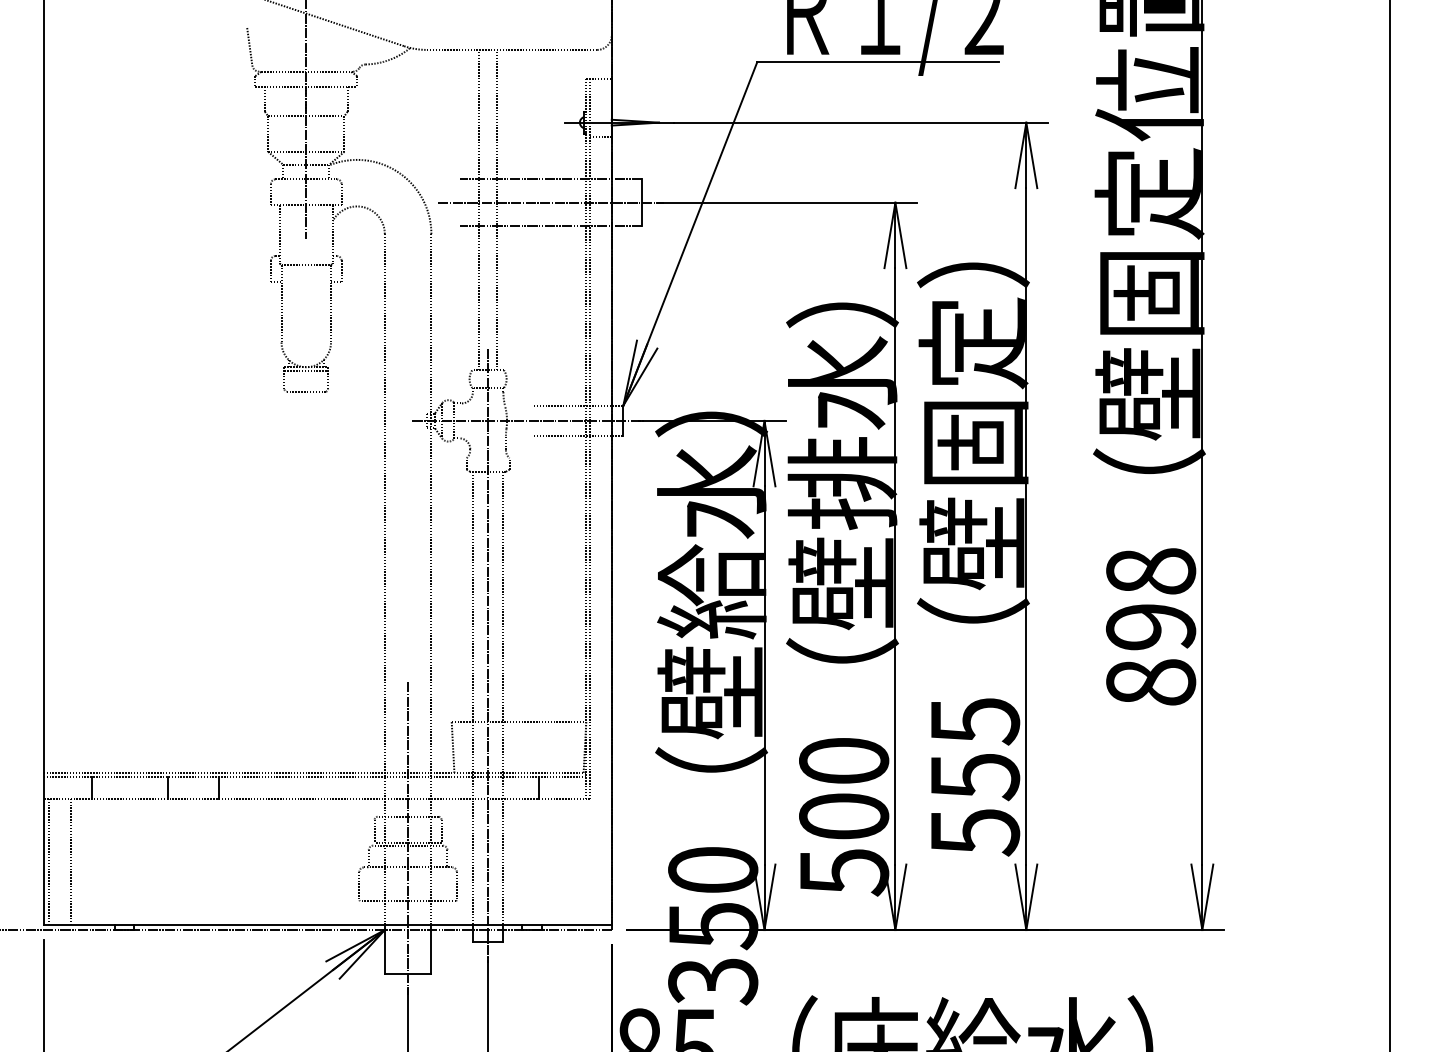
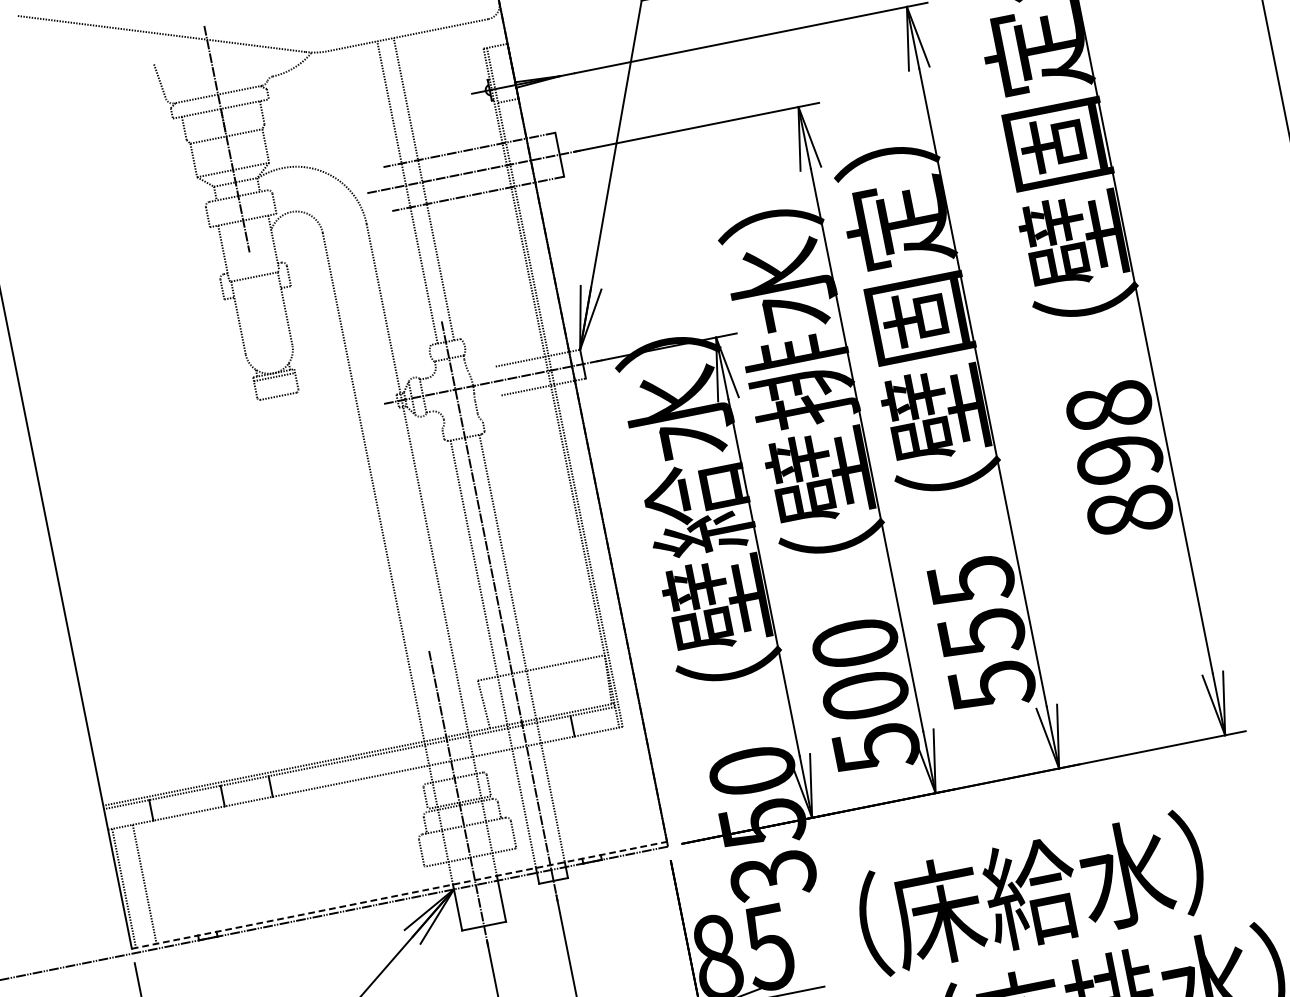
line: (328, 924) -> (399, 894), solid -> dashed

